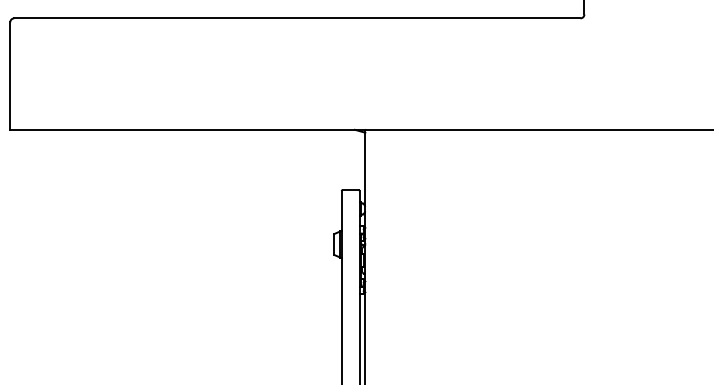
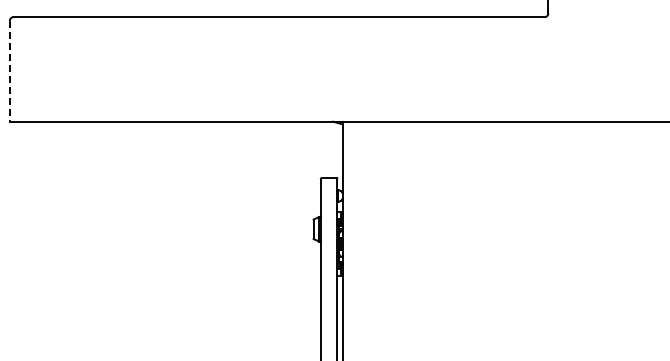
line: (9, 76) -> (9, 71), solid -> dashed

